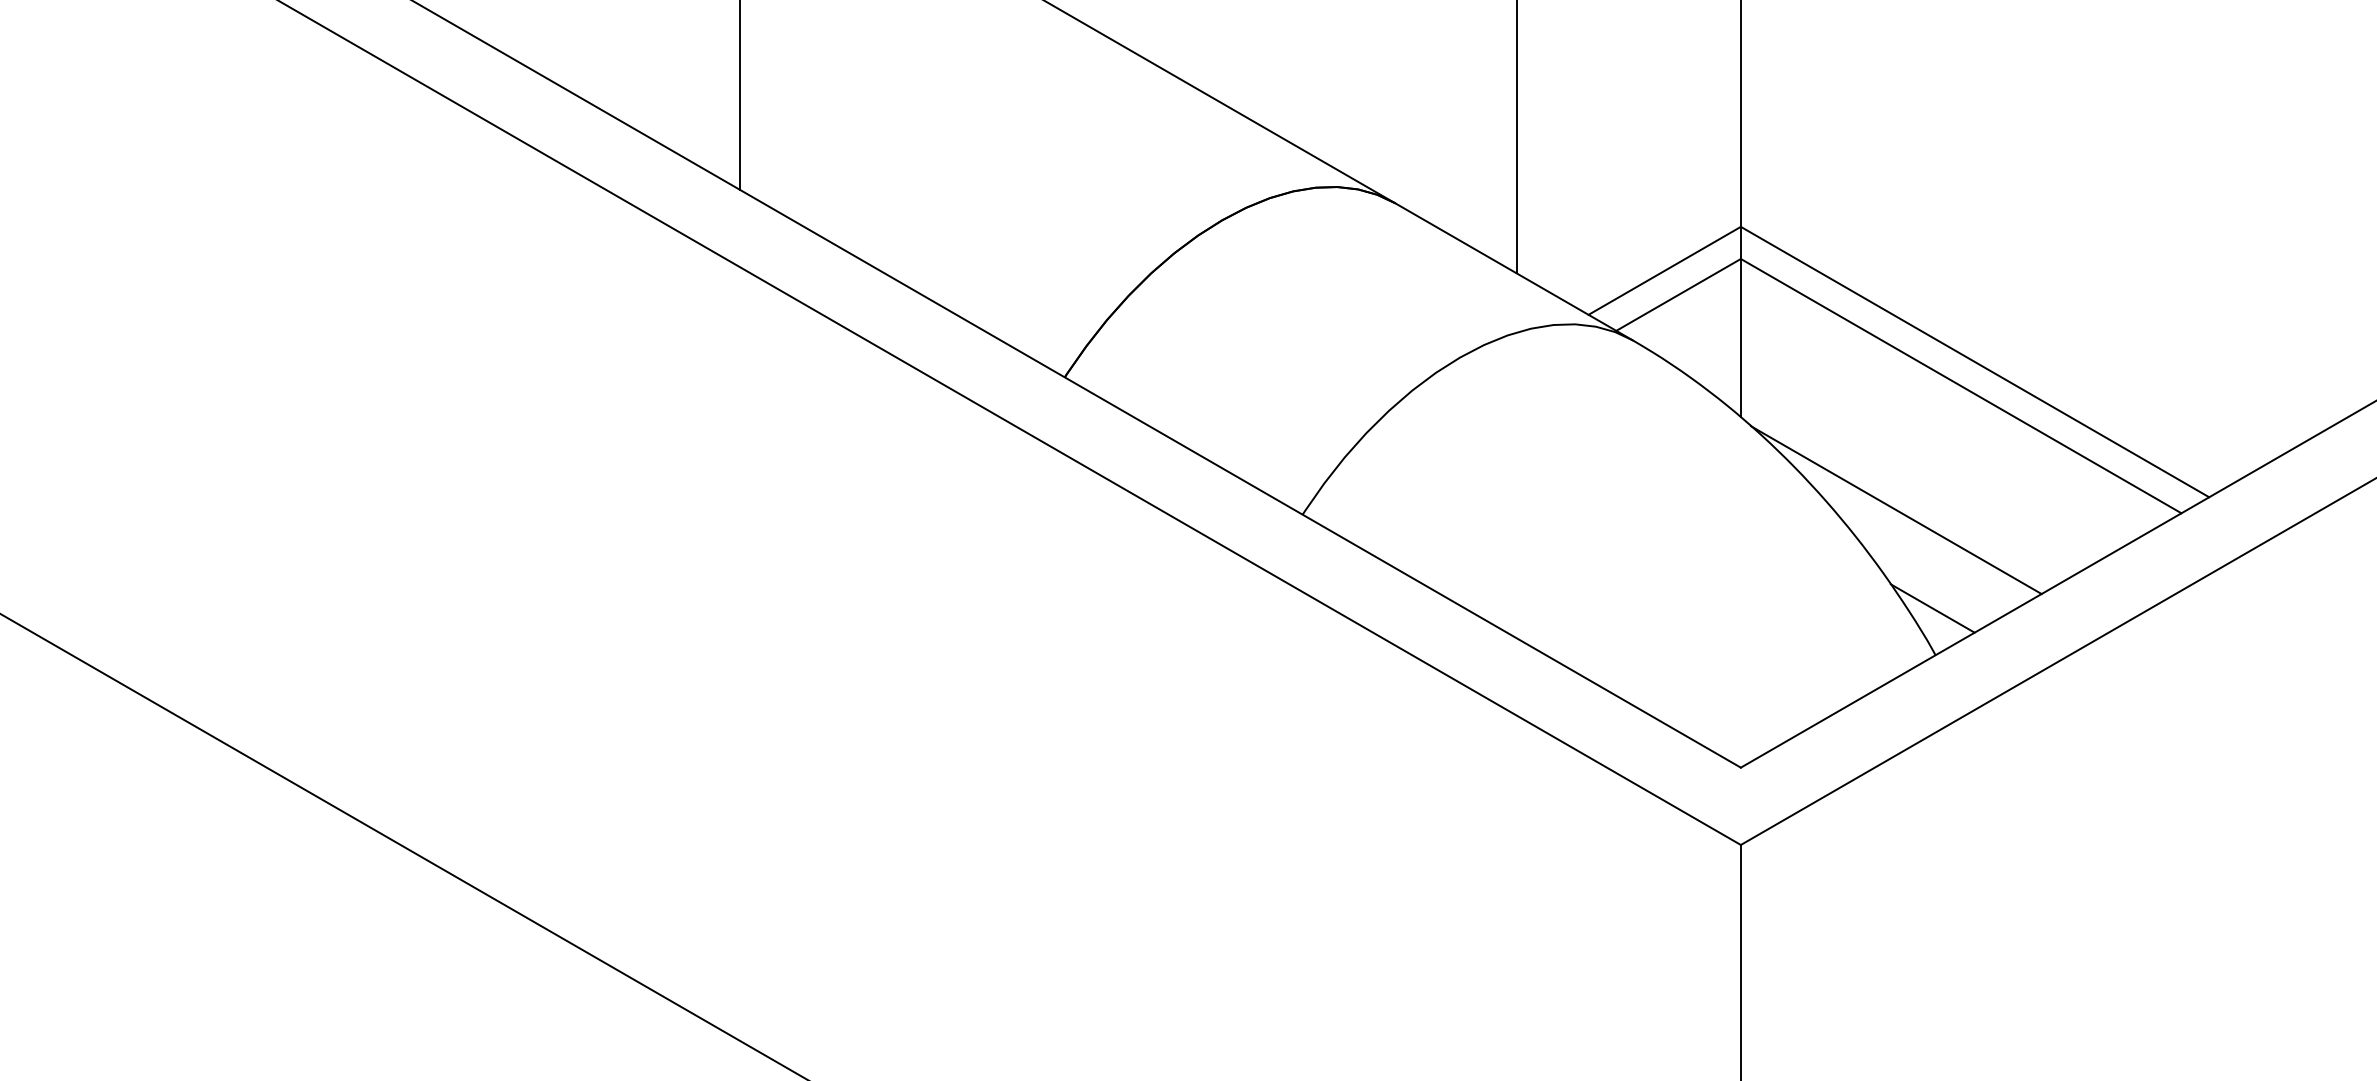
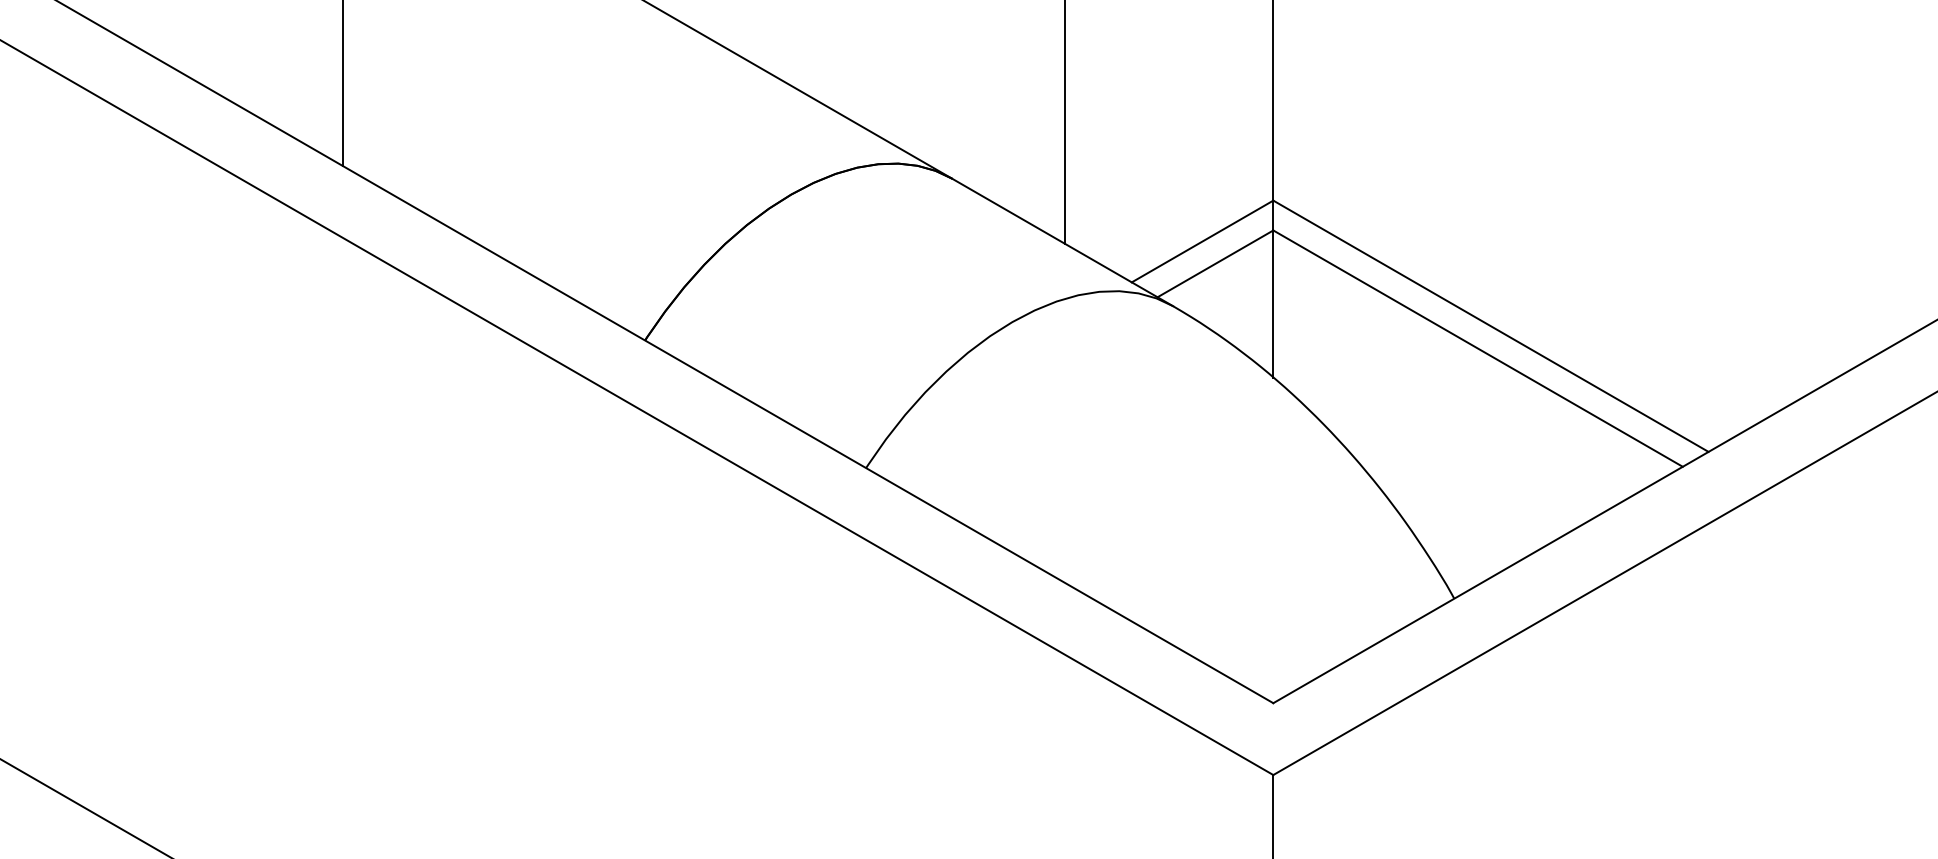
line: (1896, 509) -> (1417, 463), removed
line: (1932, 608) -> (1451, 555), removed

